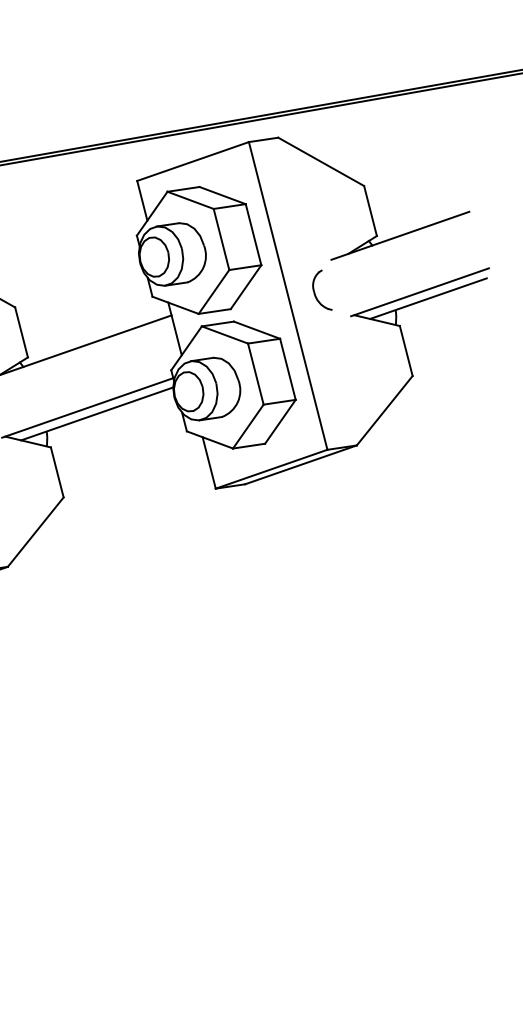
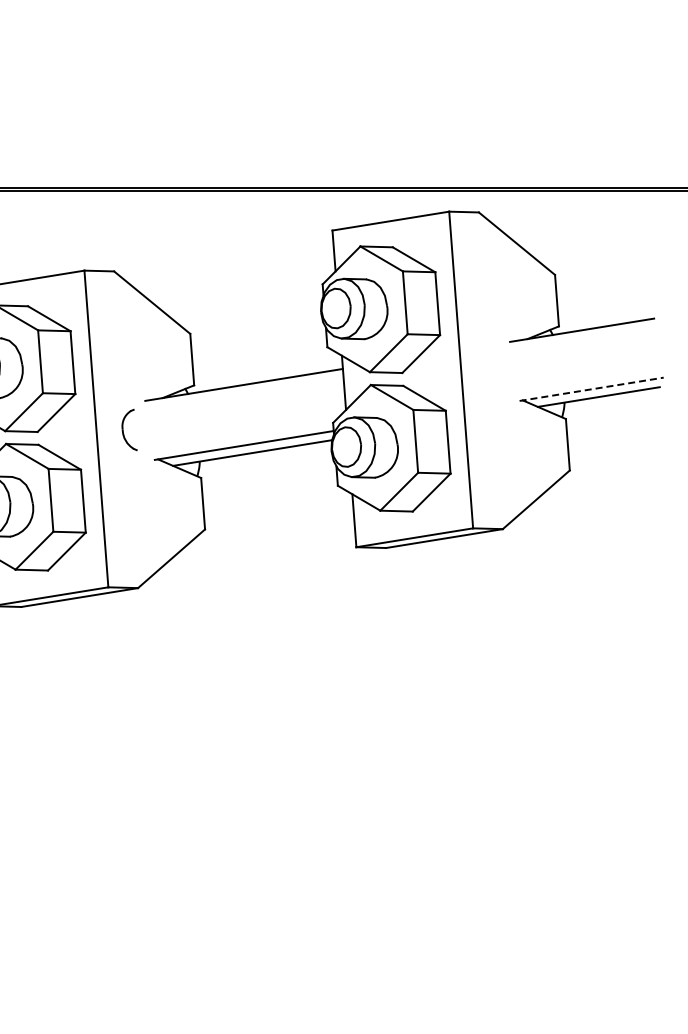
part: (321, 290) -> (494, 370), removed
line: (419, 292) -> (591, 389), solid -> dashed

